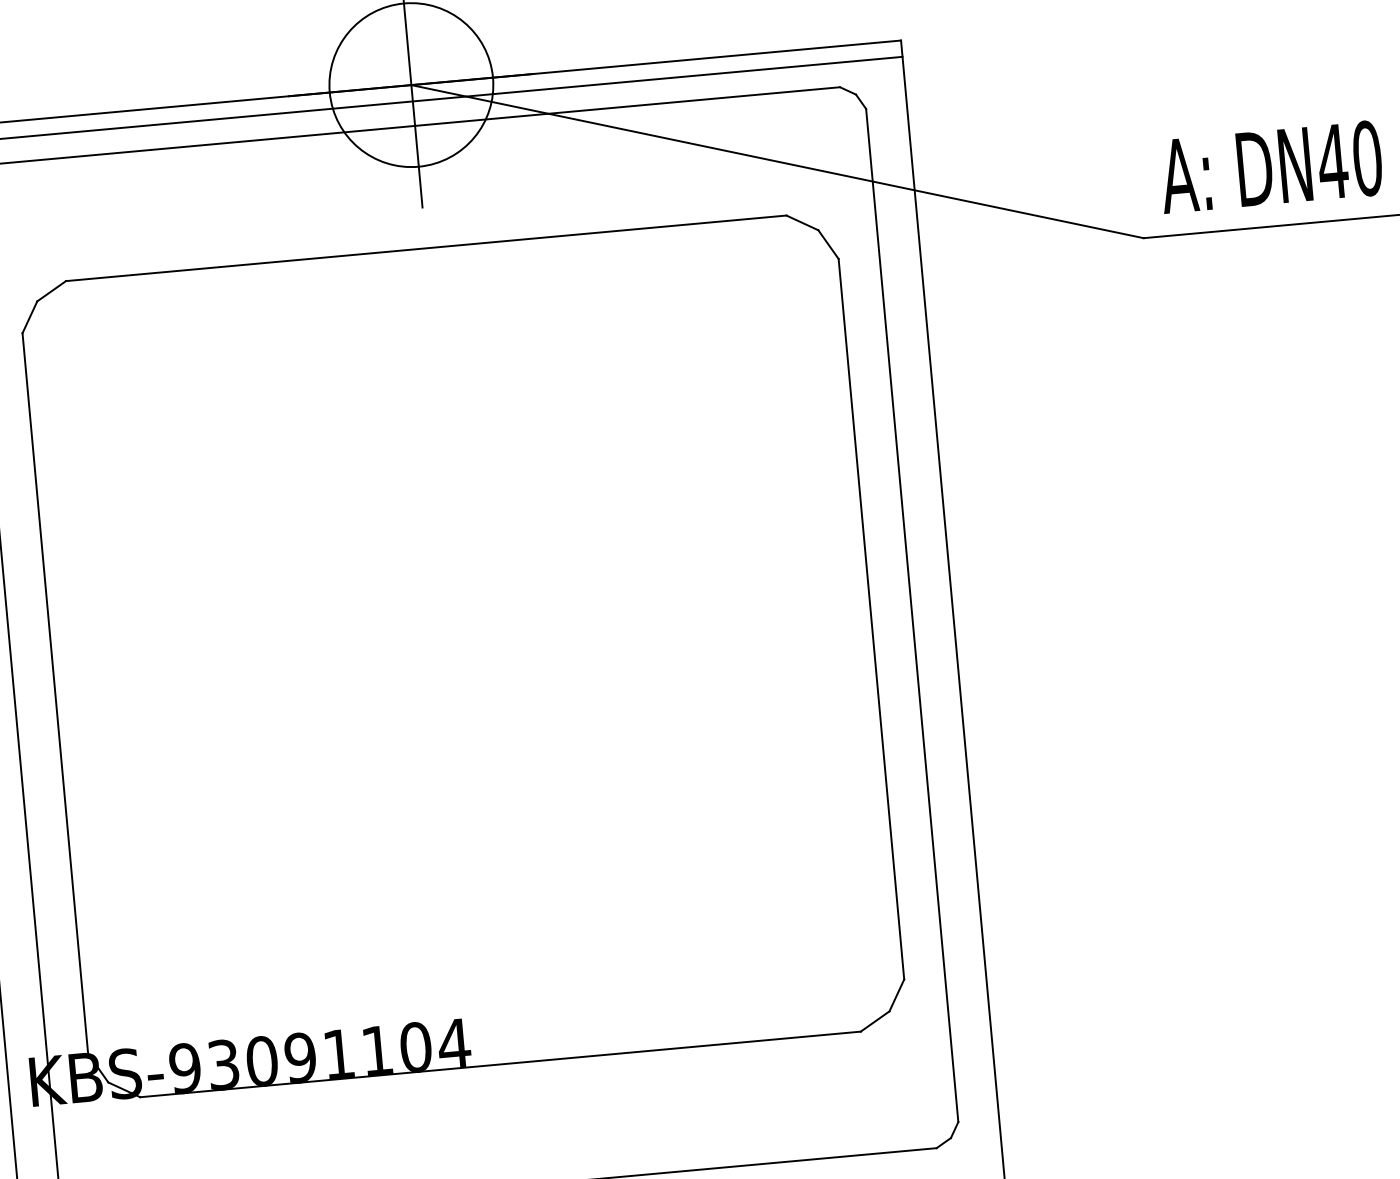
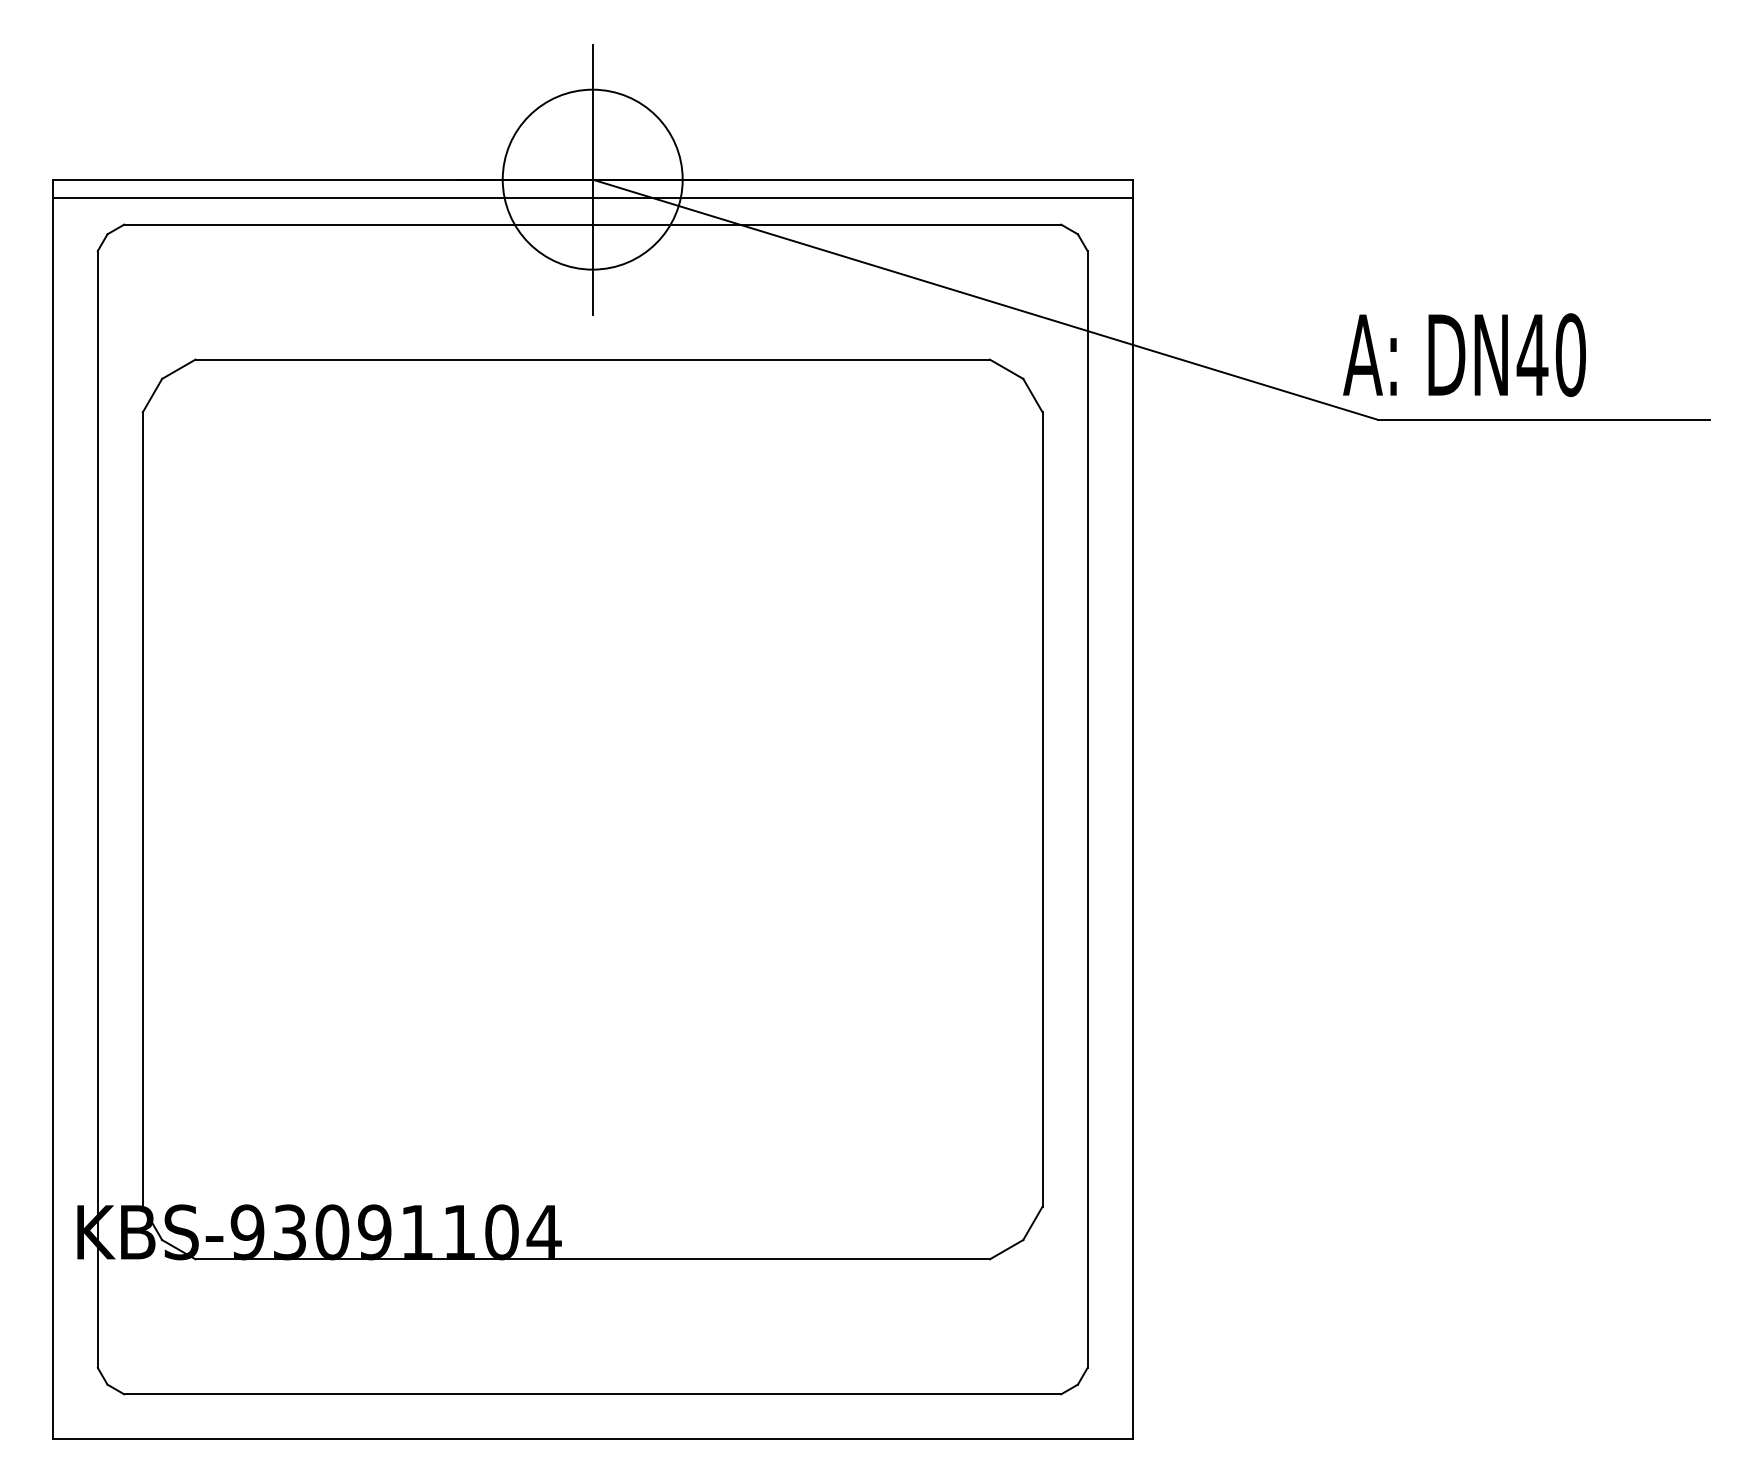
text: (1271, 167) -> (1464, 355), moved

